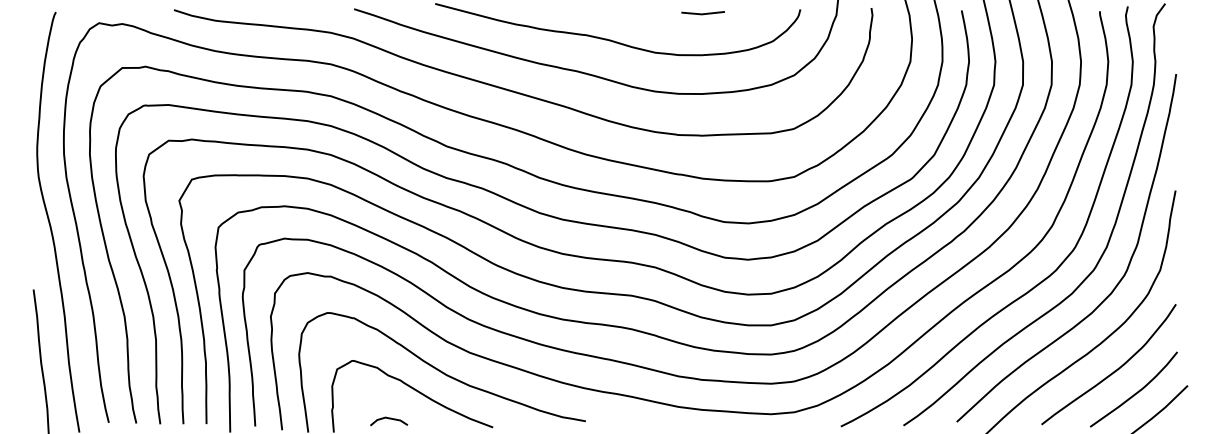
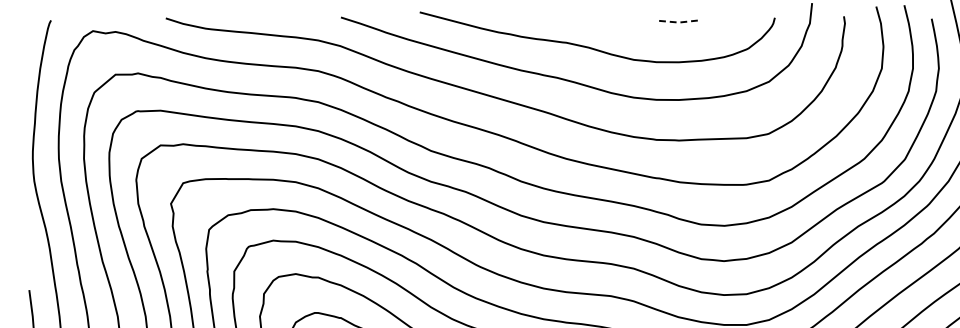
line: (702, 14) -> (679, 22), solid -> dashed

